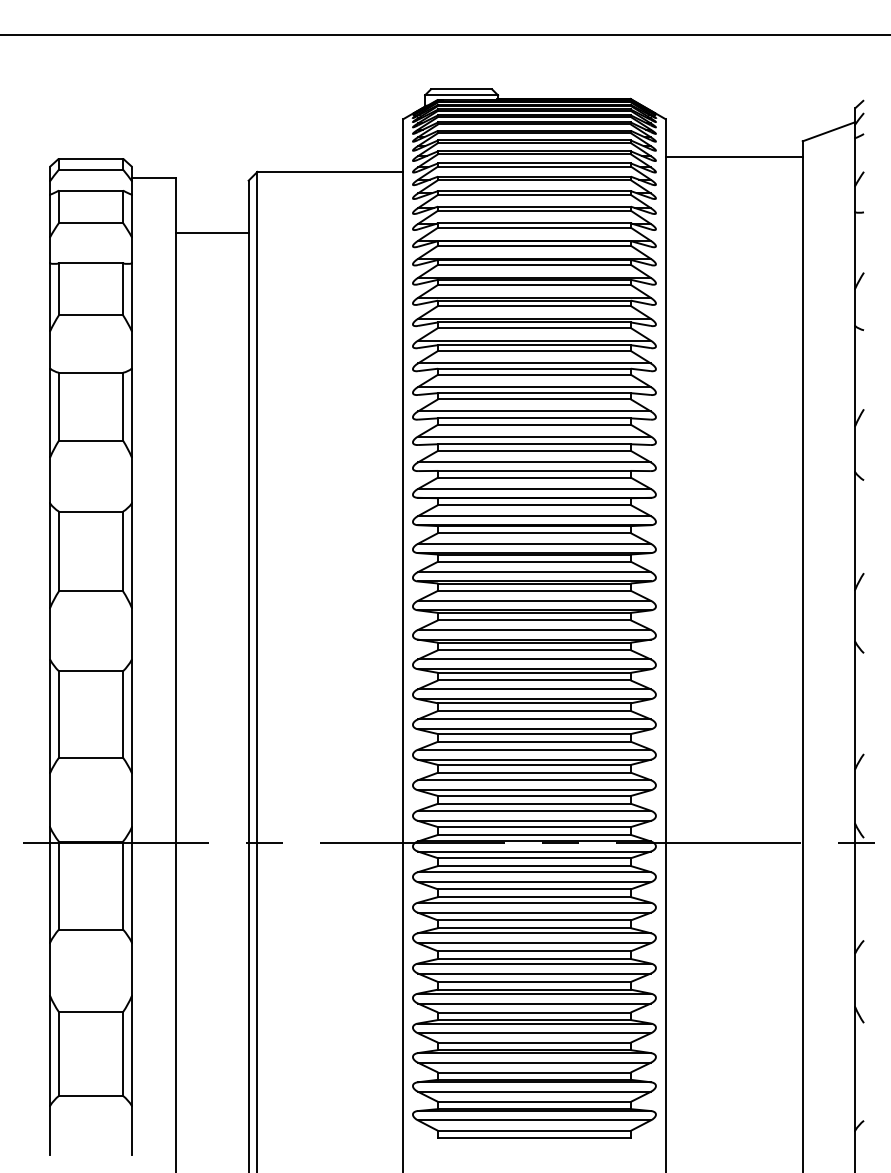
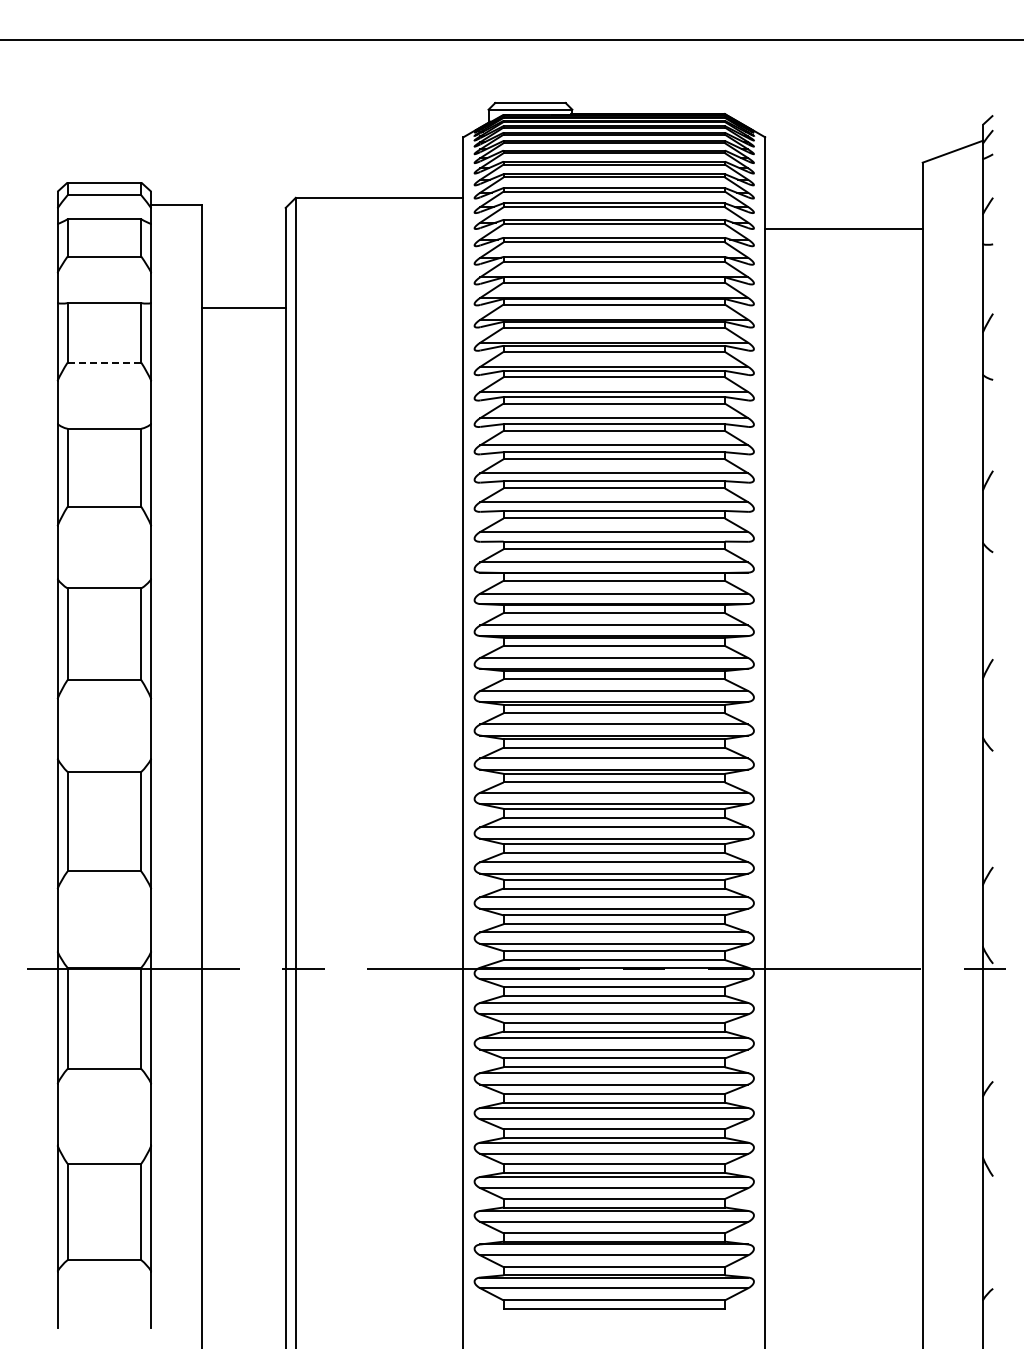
line: (733, 157) -> (843, 229), moved
line: (211, 233) -> (243, 308), moved
line: (91, 315) -> (104, 362), solid -> dashed

